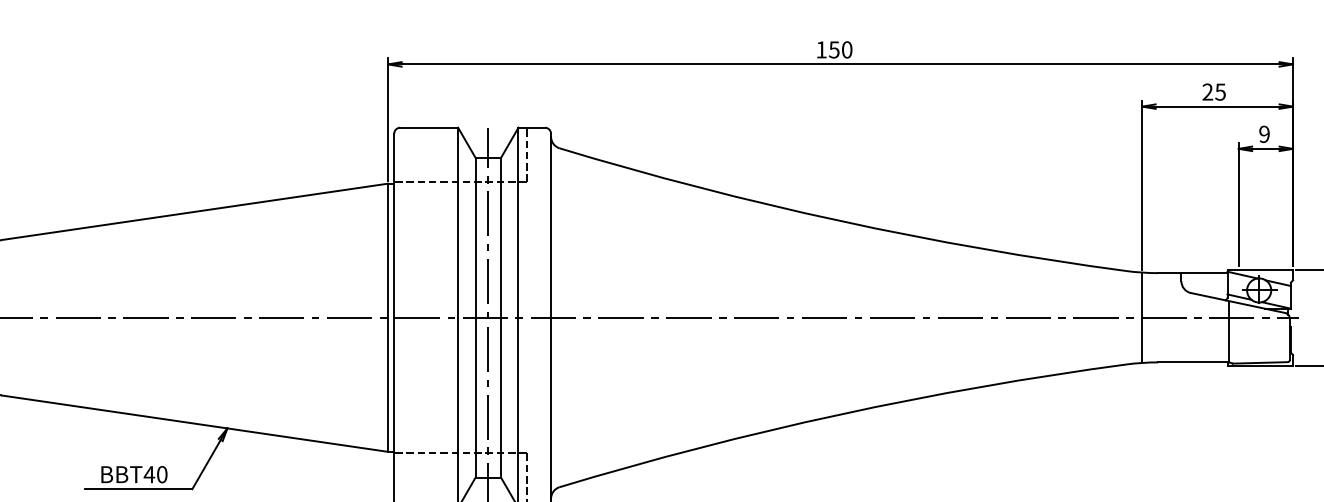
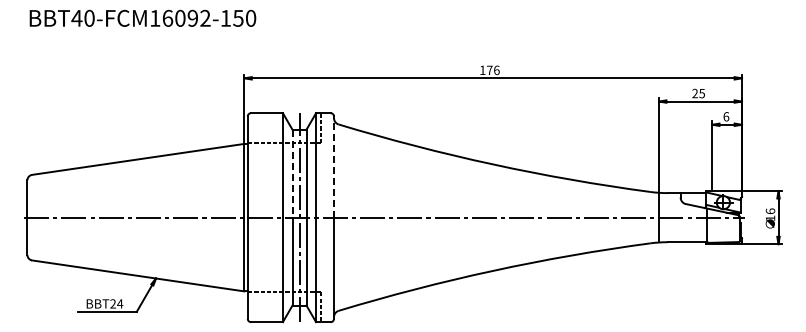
text: (841, 50) -> (493, 70), 150 -> 176
text: (1264, 133) -> (726, 116), 9 -> 6
line: (551, 226) -> (334, 167), solid -> dashed
line: (475, 237) -> (292, 173), solid -> dashed
text: (155, 473) -> (116, 303), BBT40 -> BBT24

